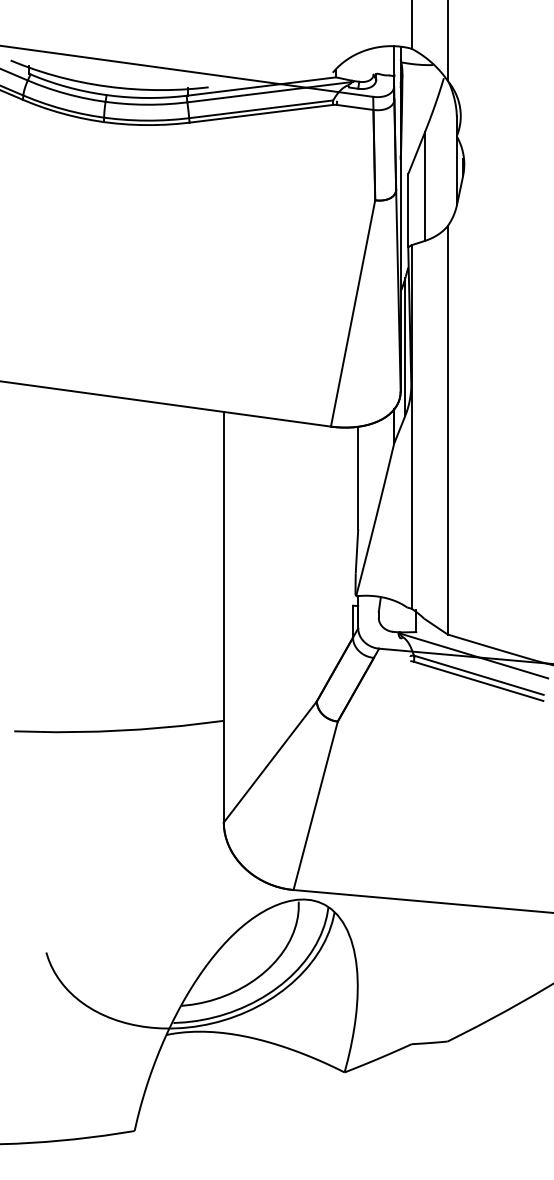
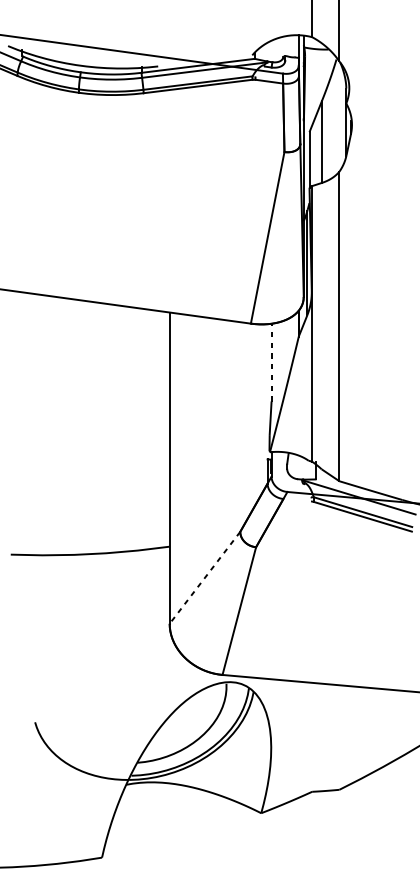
line: (358, 477) -> (271, 362), solid -> dashed
line: (270, 762) -> (205, 578), solid -> dashed

